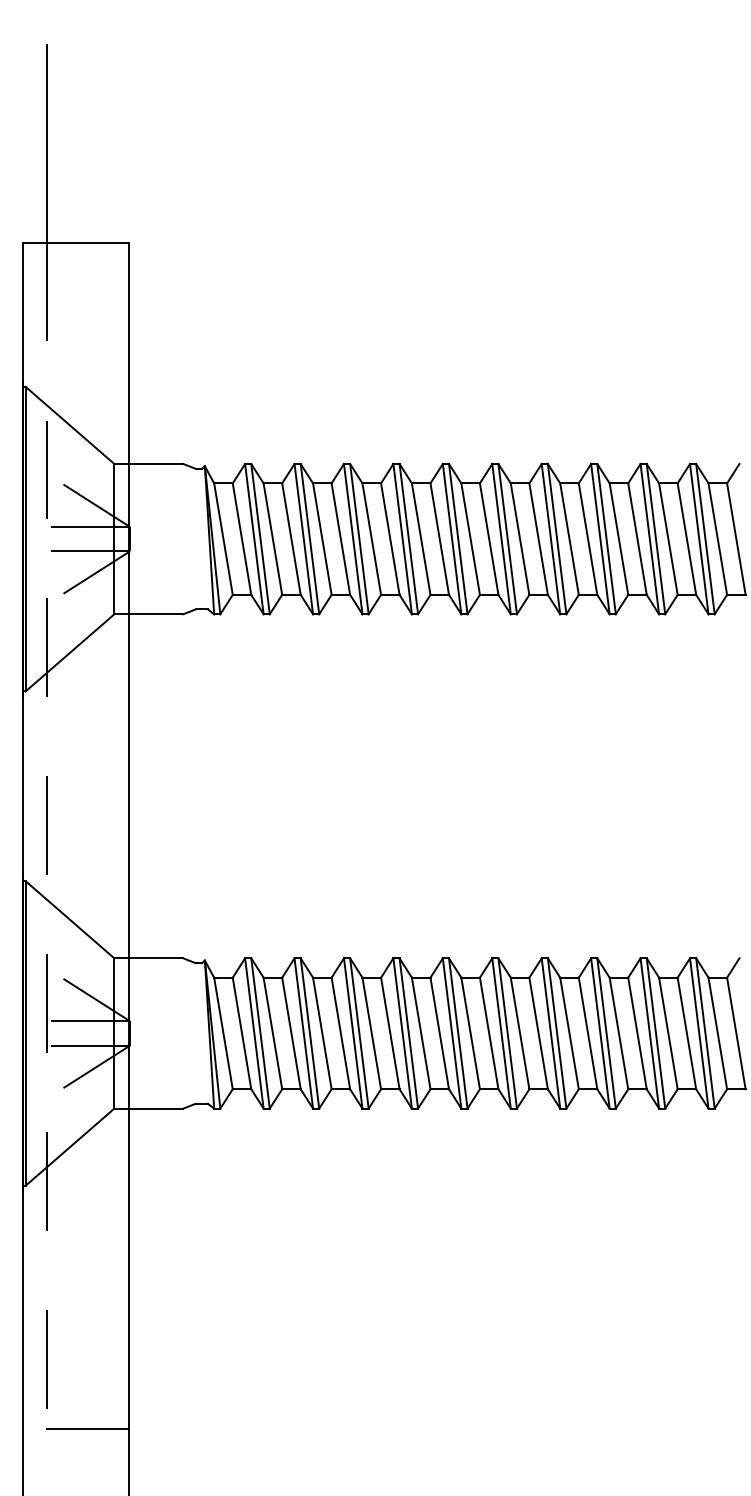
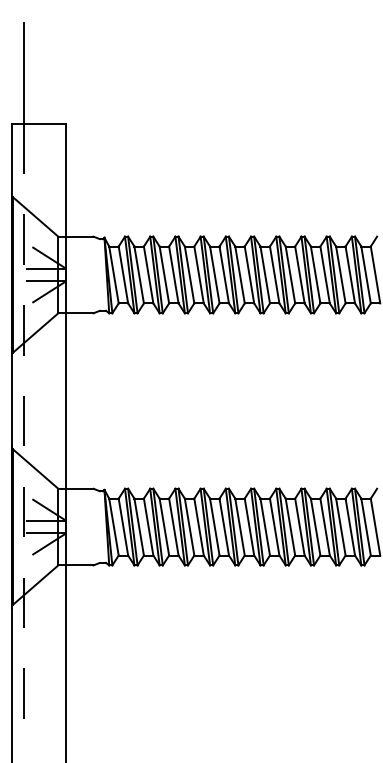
line: (87, 1428) -> (44, 728), removed

